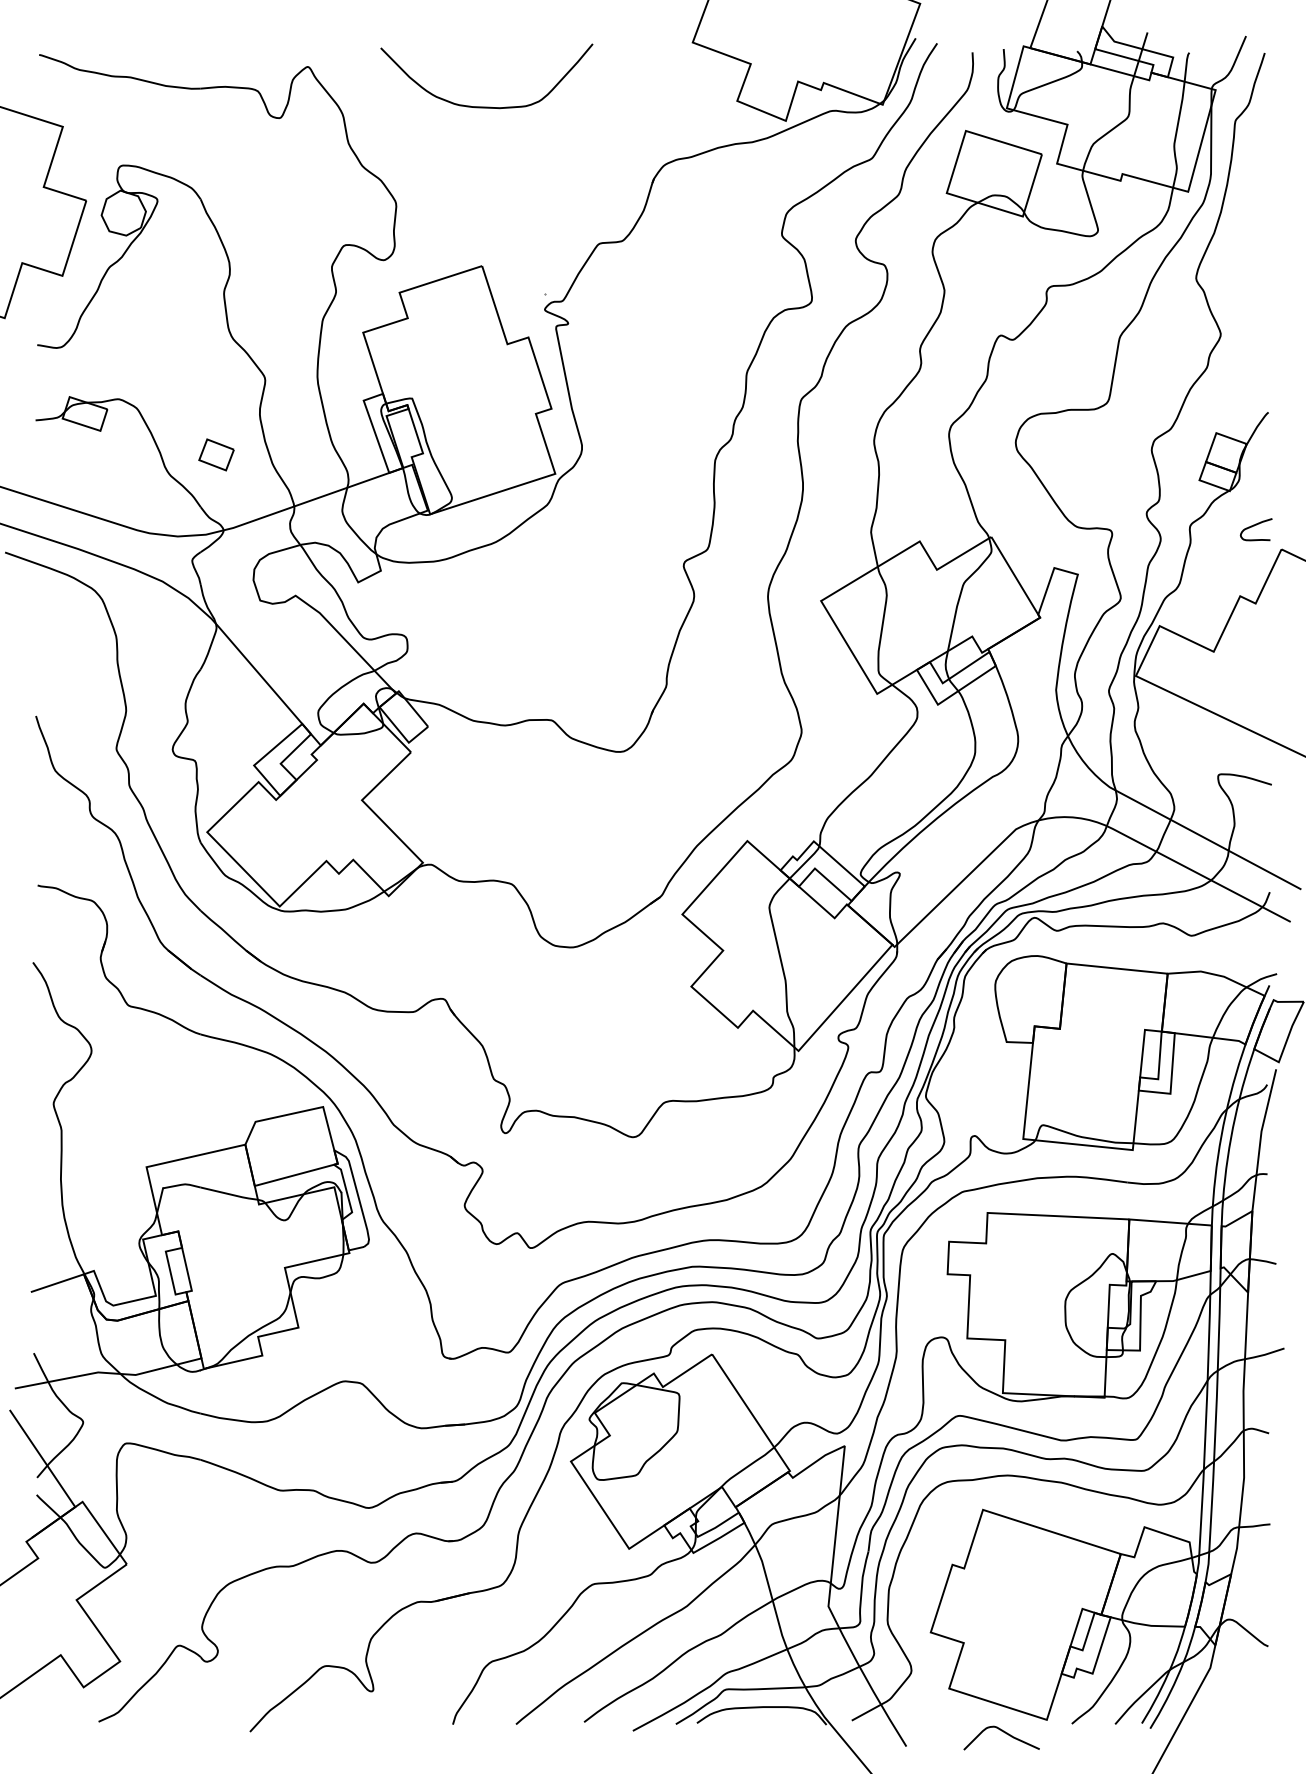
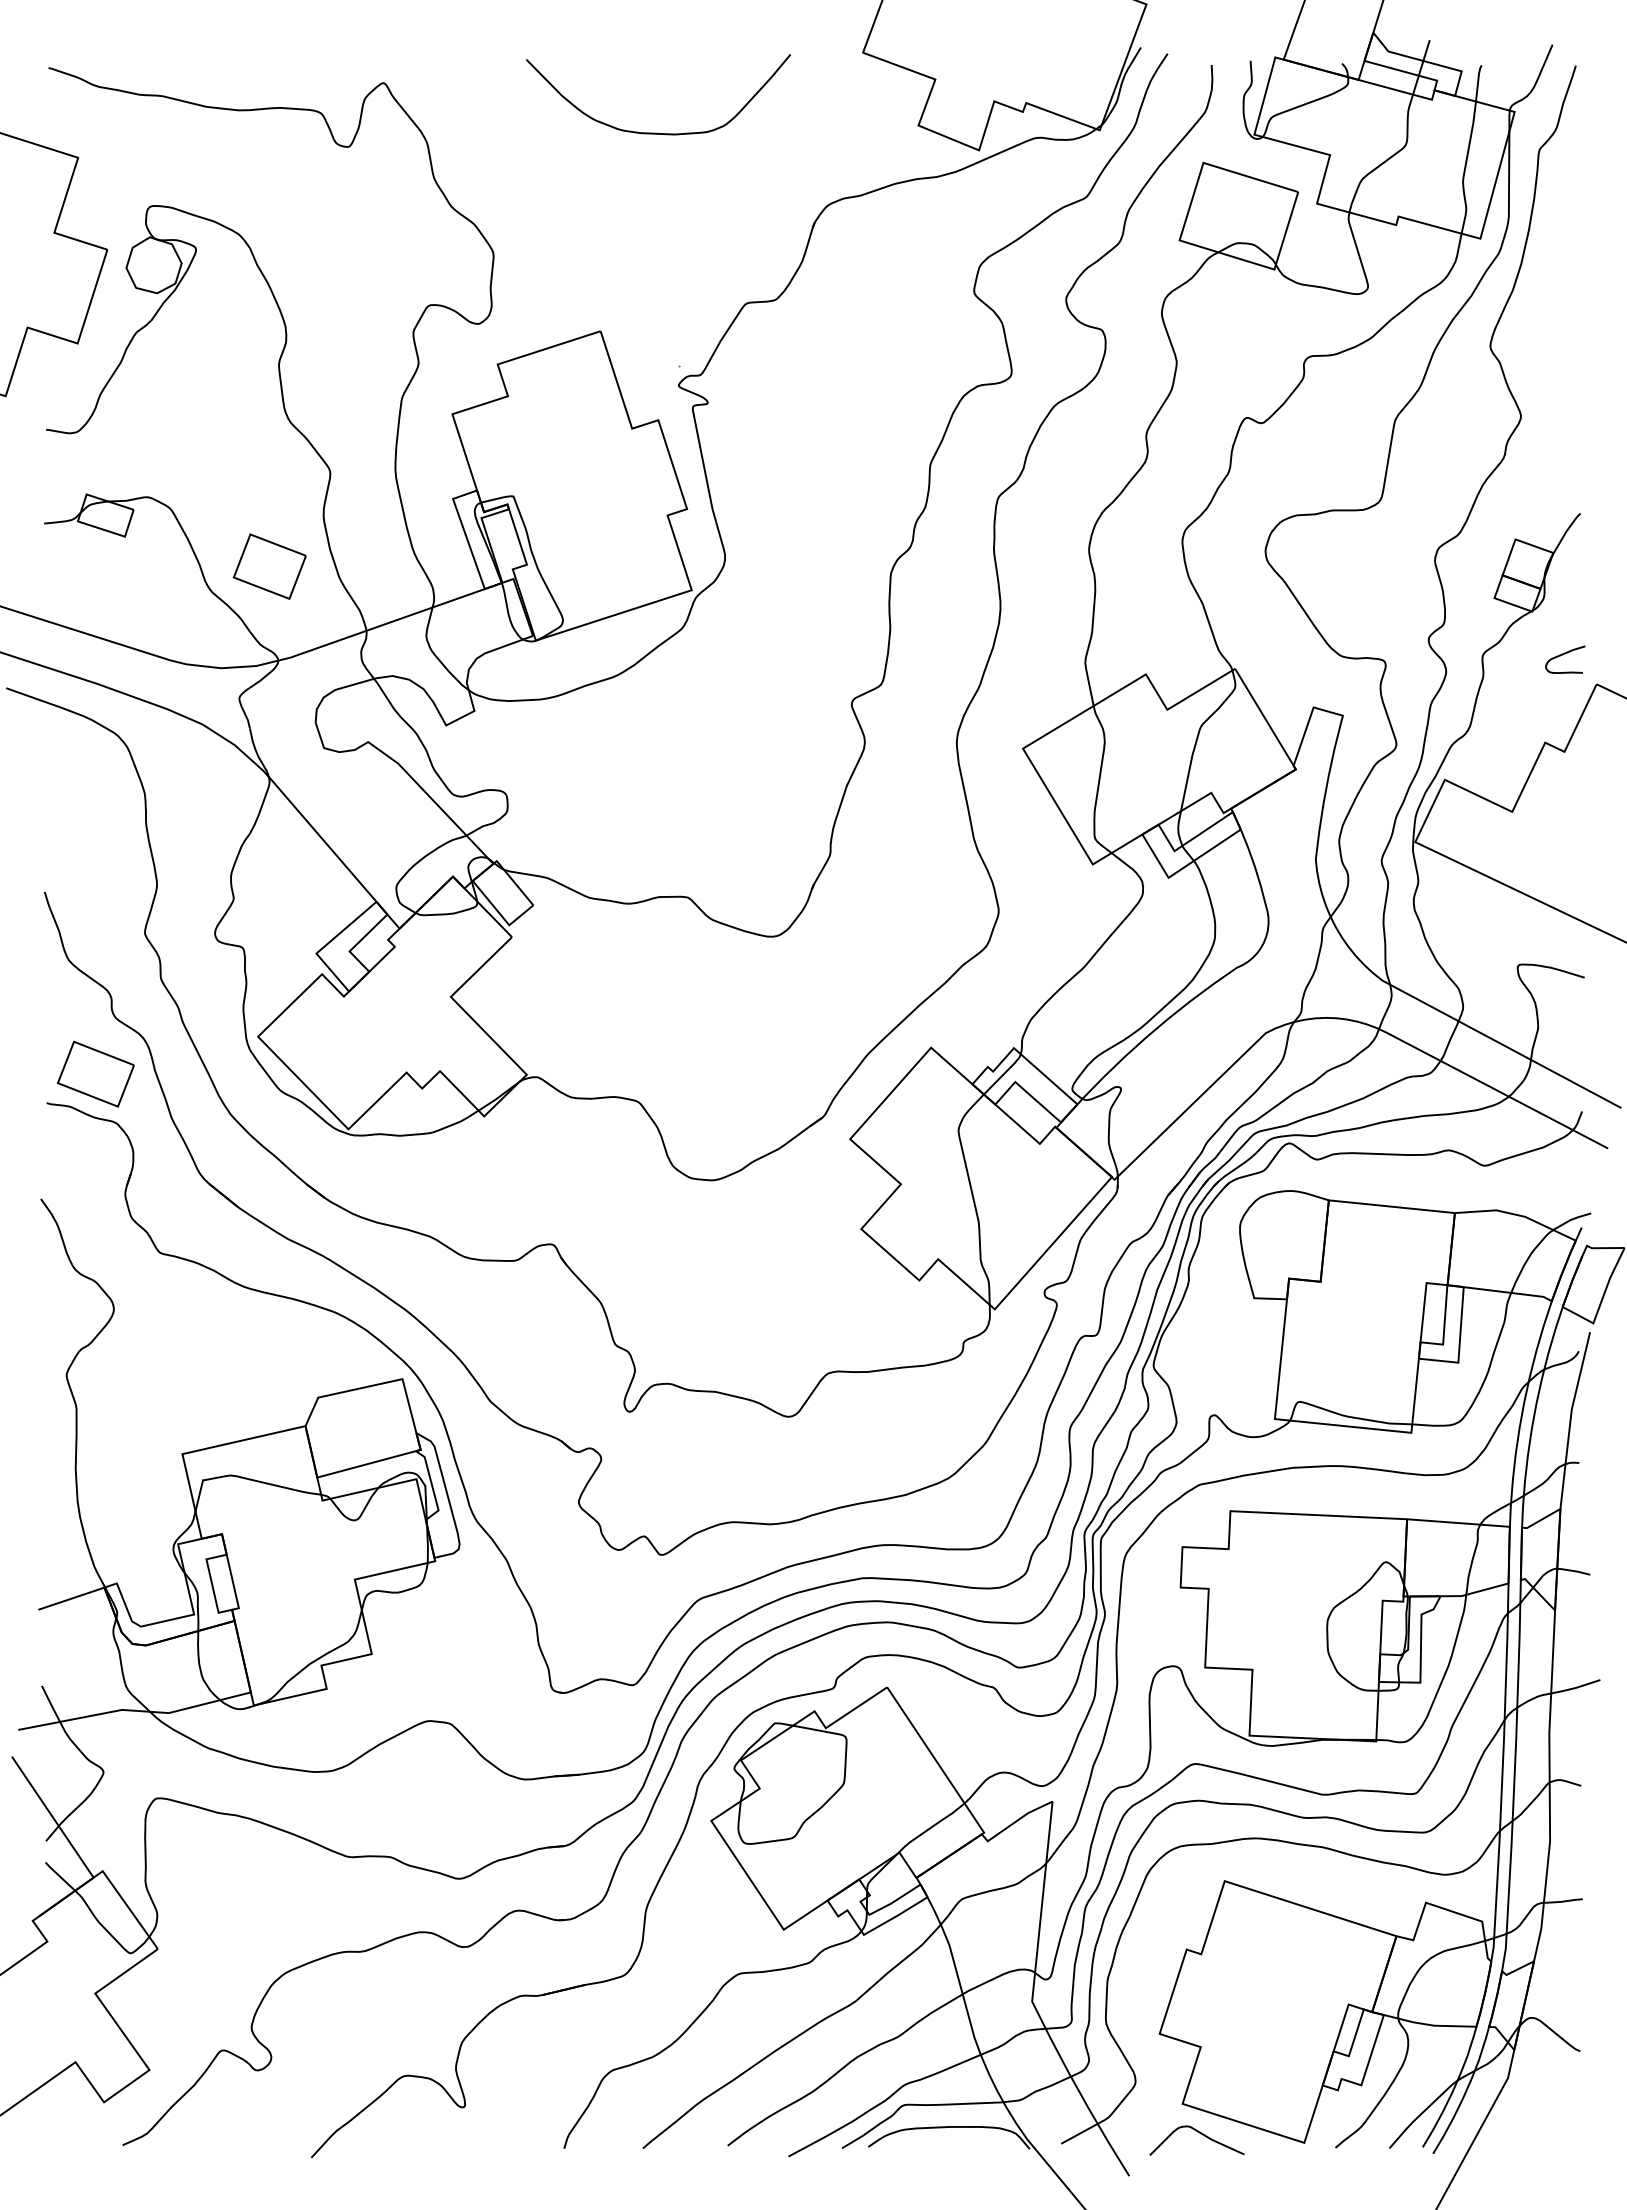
curve: (486, 106) -> (657, 132), moved
part: (216, 454) -> (269, 566), size x1.67
part: (76, 861) -> (95, 1073), added
curve: (1003, 1732) -> (1199, 2133), moved

